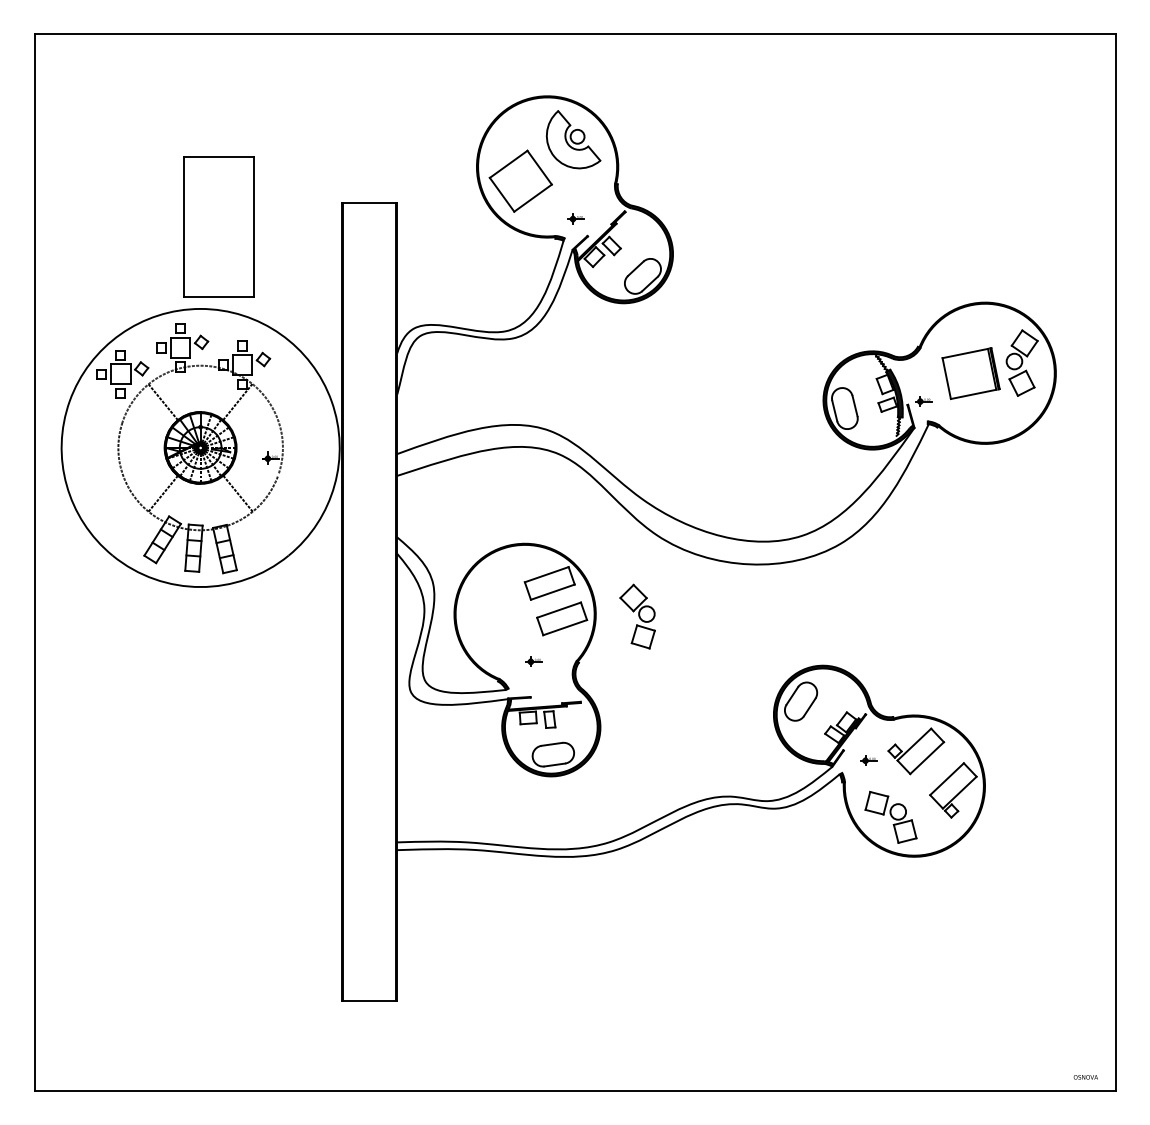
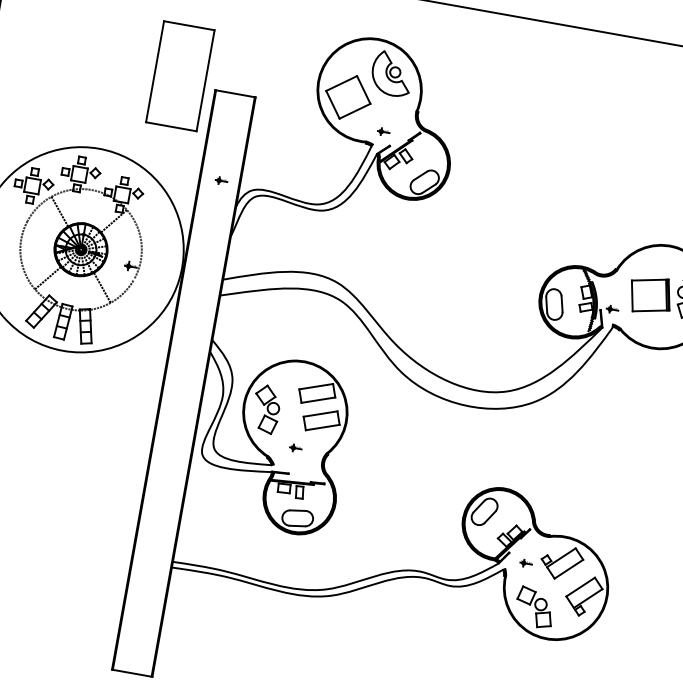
part: (218, 226) -> (180, 75), moved
part: (371, 322) -> (221, 180), added
part: (637, 616) -> (266, 409), moved

